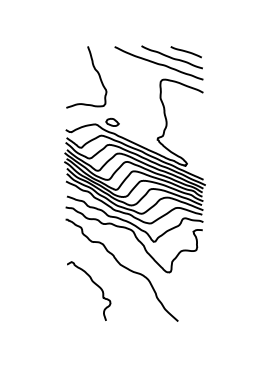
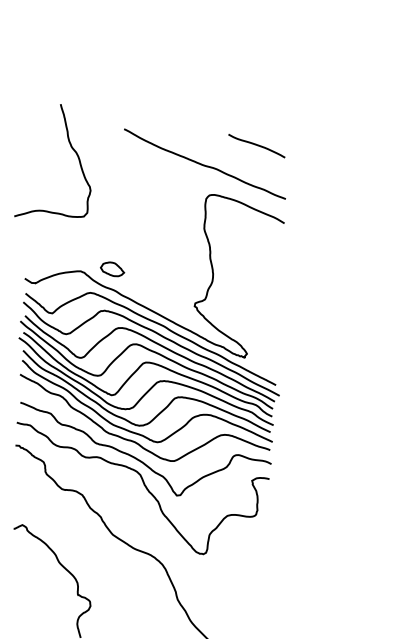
line: (171, 57) -> (228, 154), removed
curve: (96, 72) -> (73, 153), moved

